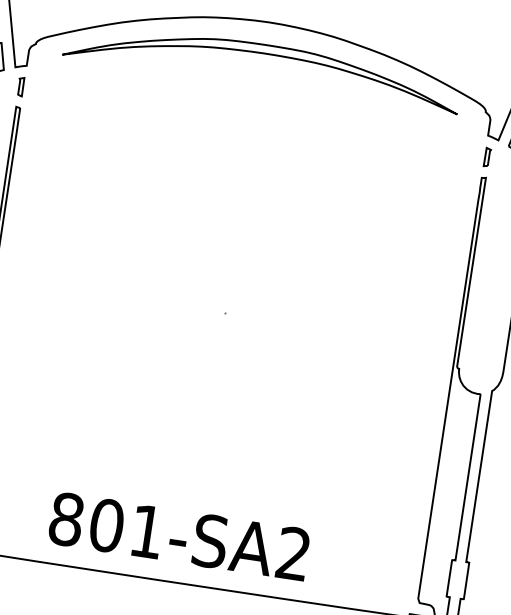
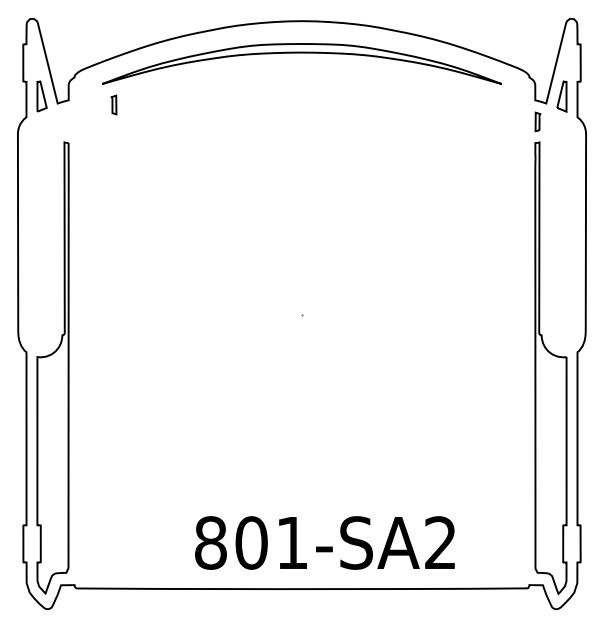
part: (20, 86) -> (113, 104), moved
text: (178, 536) -> (324, 542), moved

